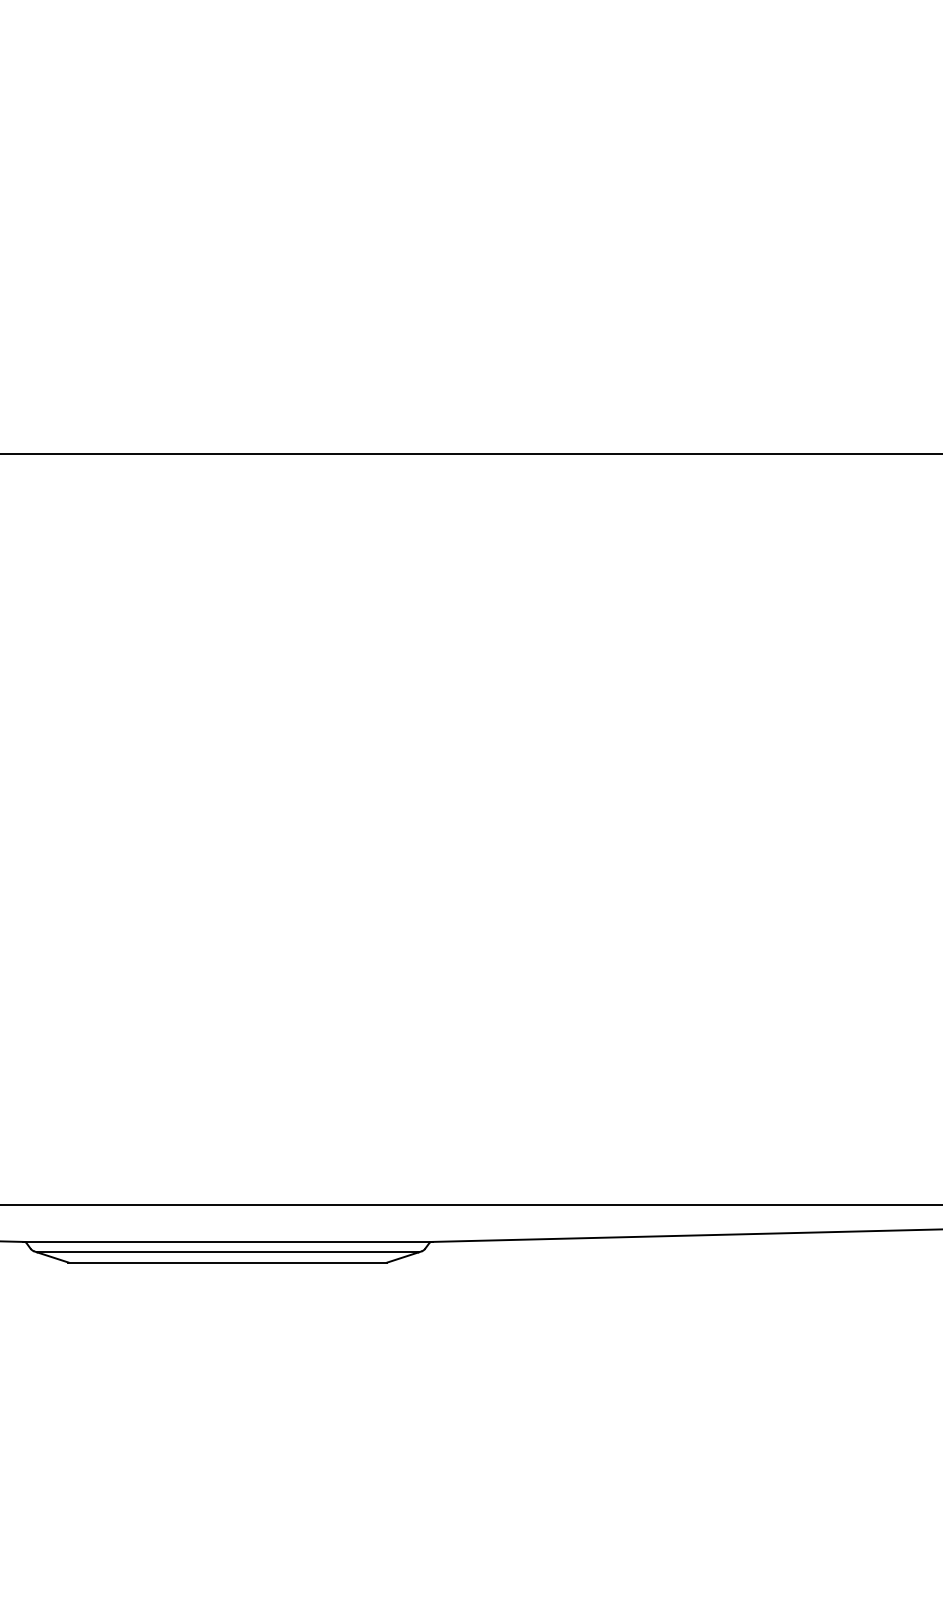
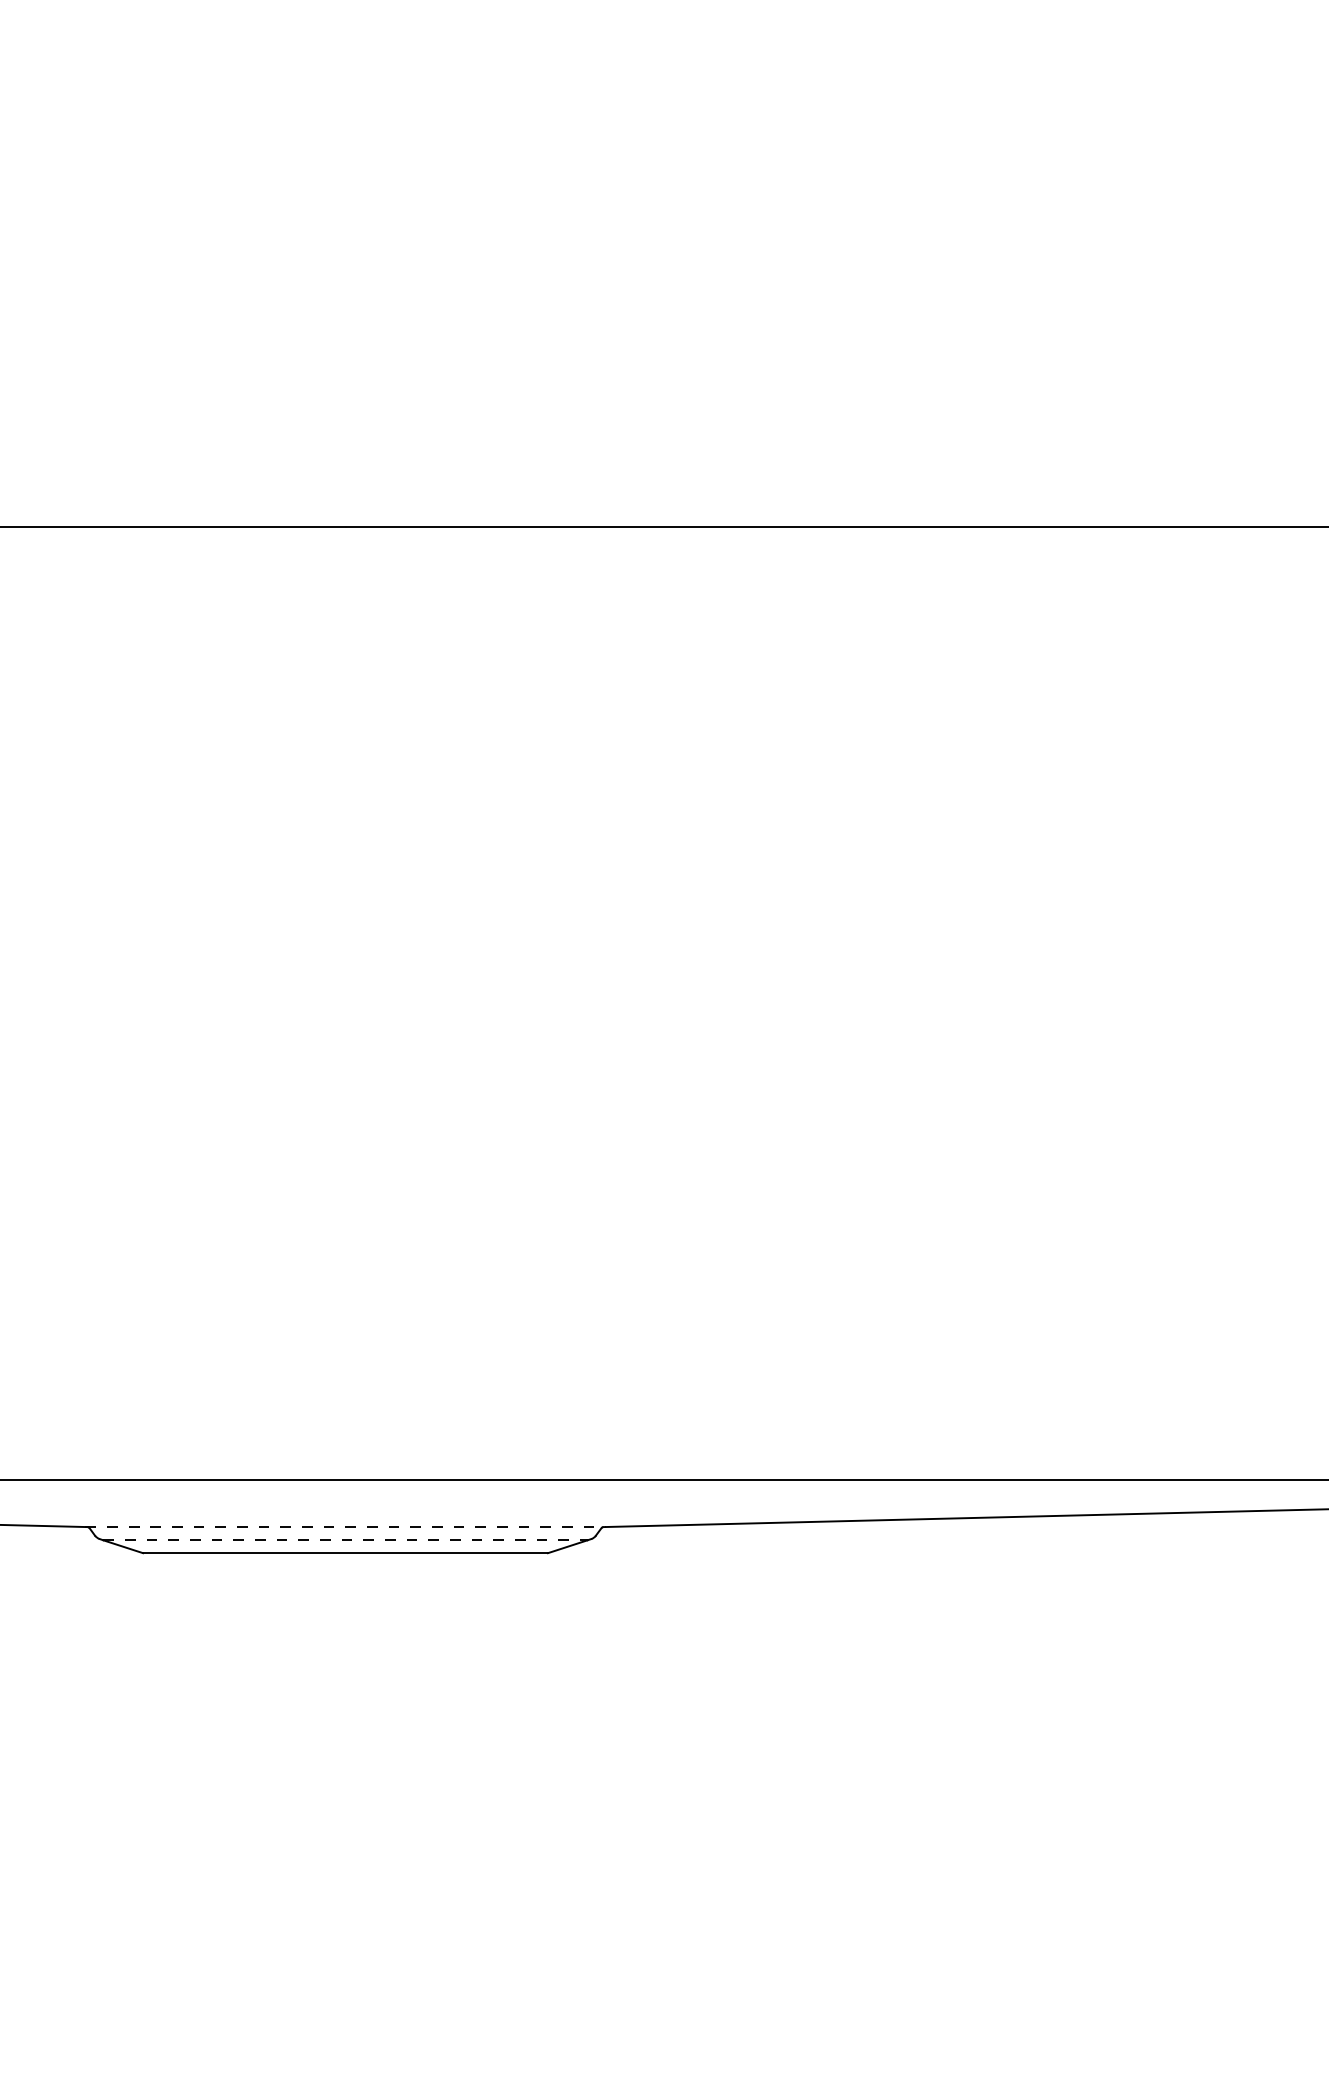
line: (227, 1242) -> (345, 1527), solid -> dashed
line: (227, 1252) -> (345, 1540), solid -> dashed

